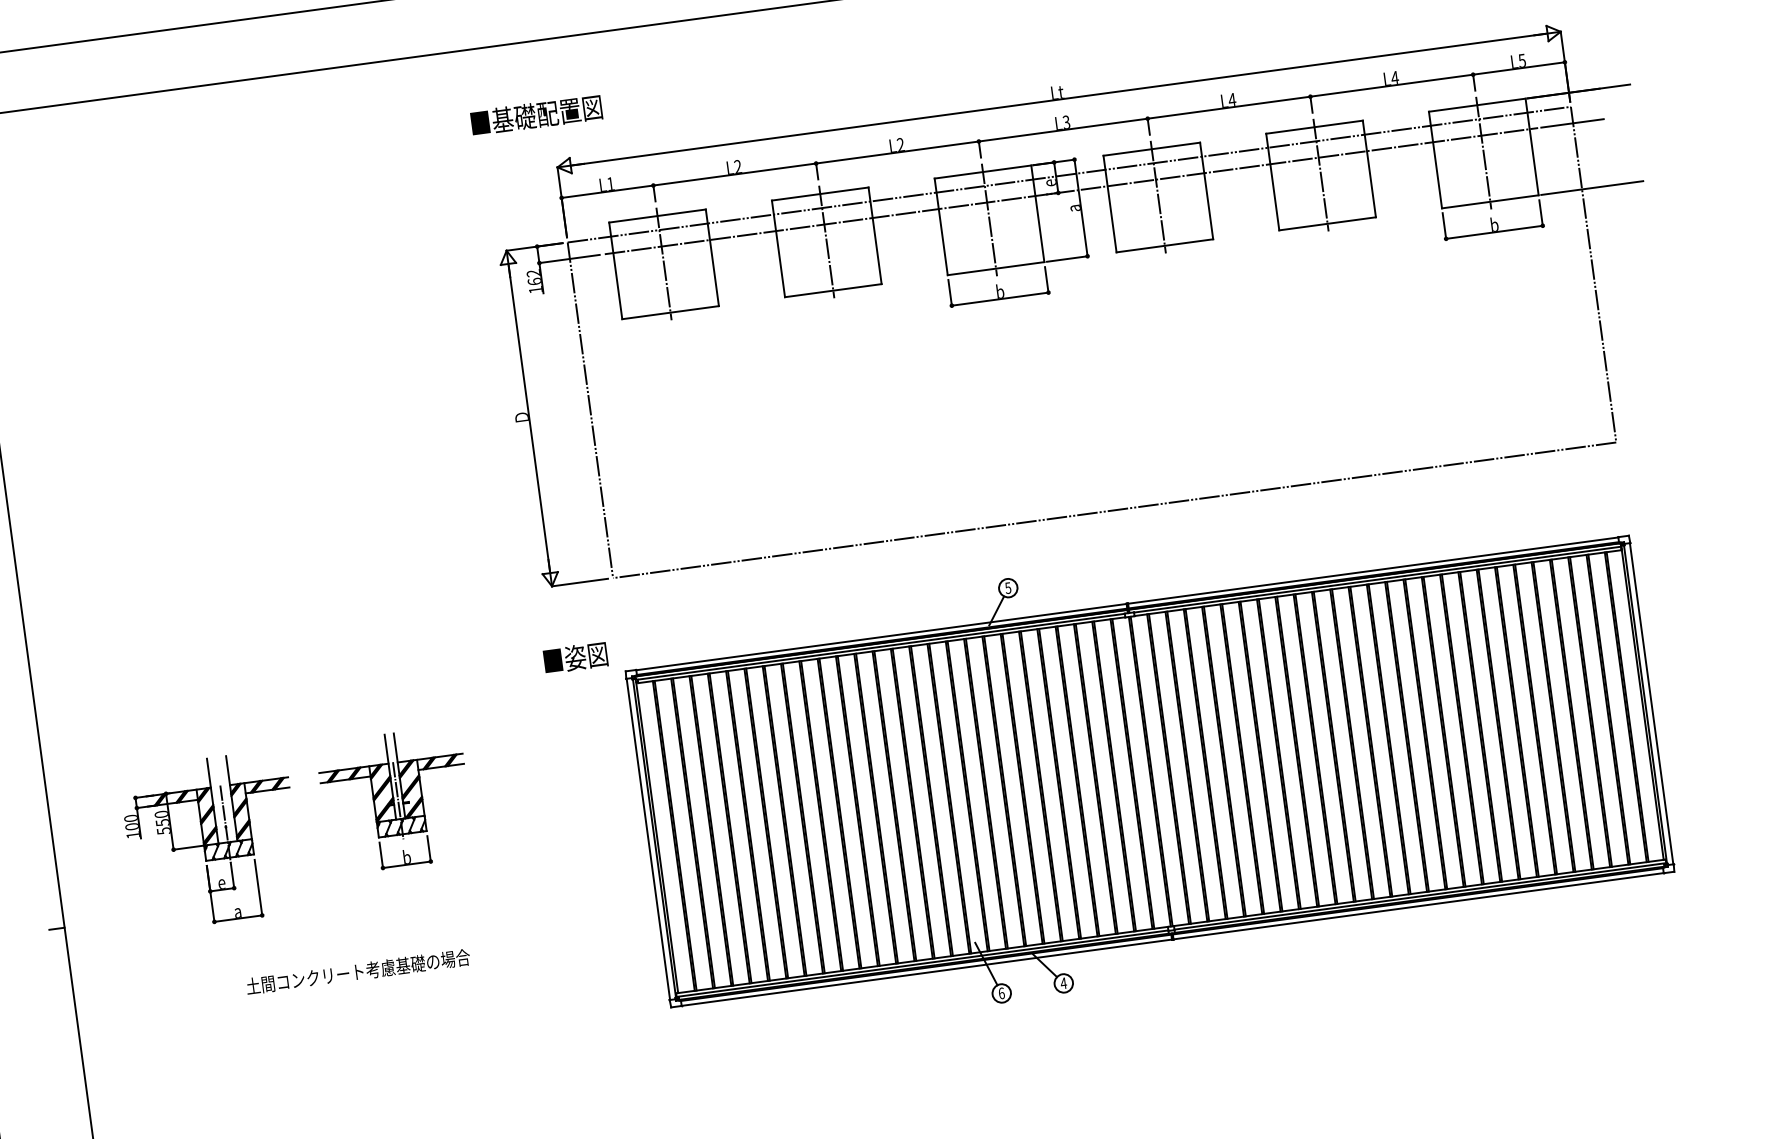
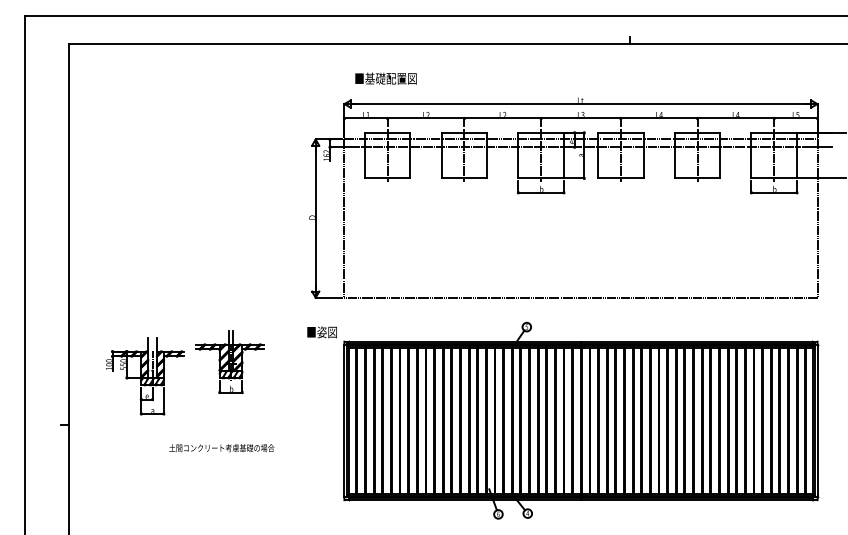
text: (535, 115) -> (385, 78), moved
part: (394, 799) -> (229, 361), moved
part: (212, 841) -> (145, 376), moved
text: (357, 972) -> (221, 448), moved

